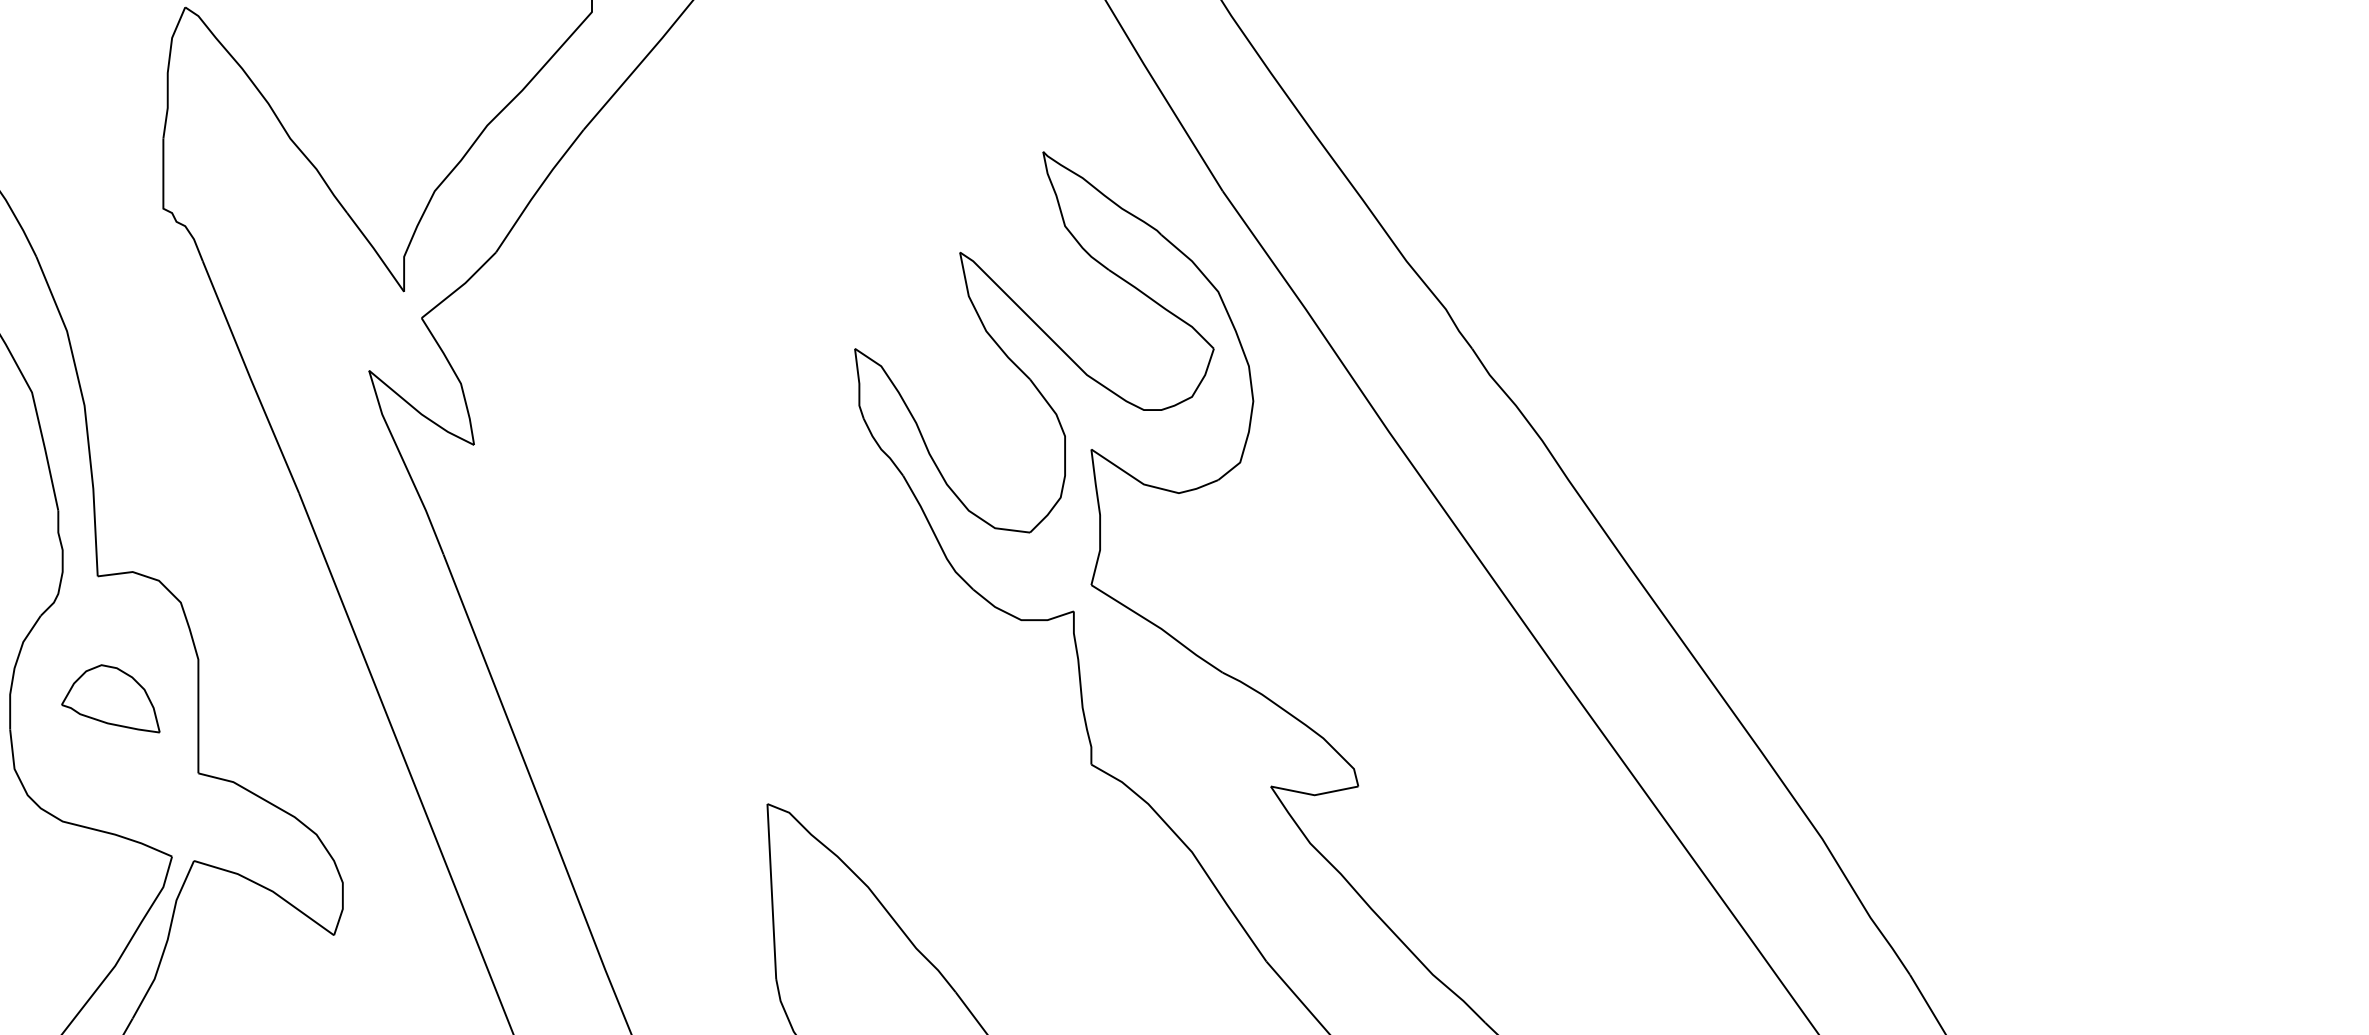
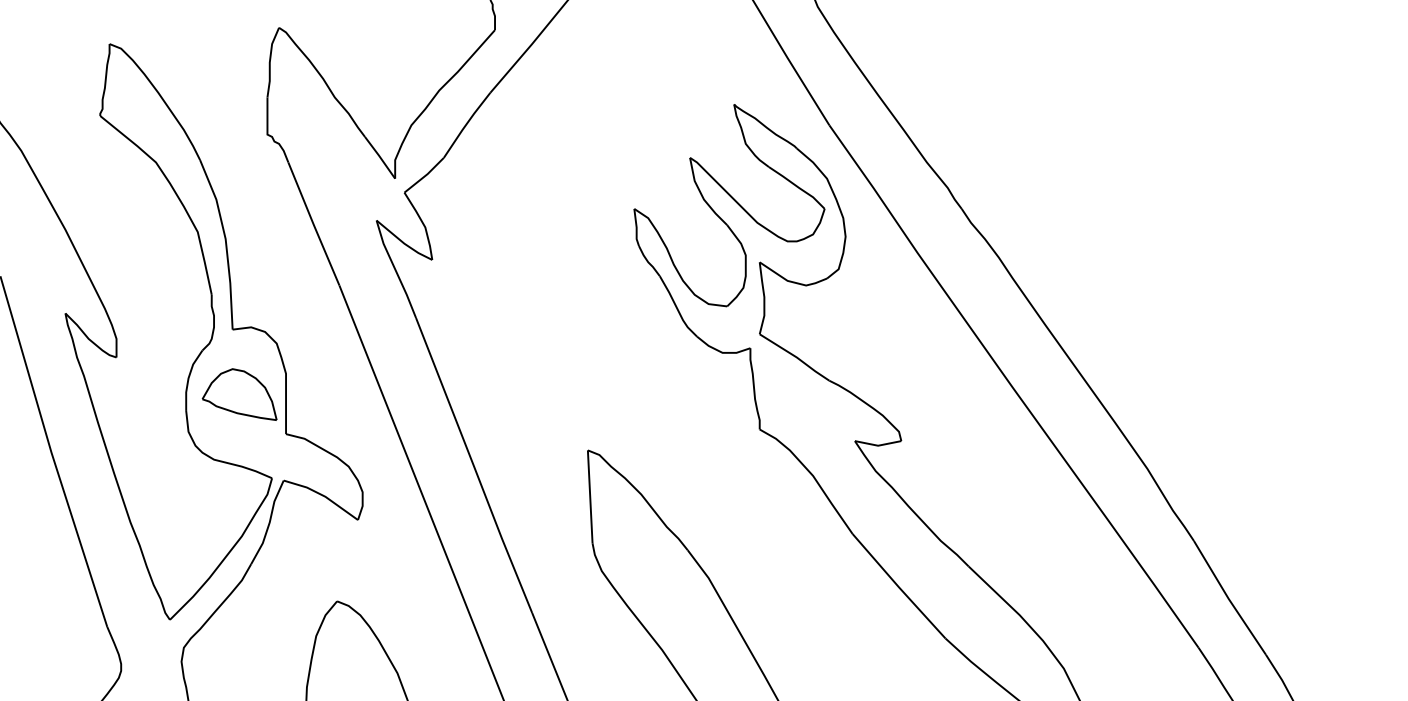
part: (110, 698) -> (239, 394), size x1.43

